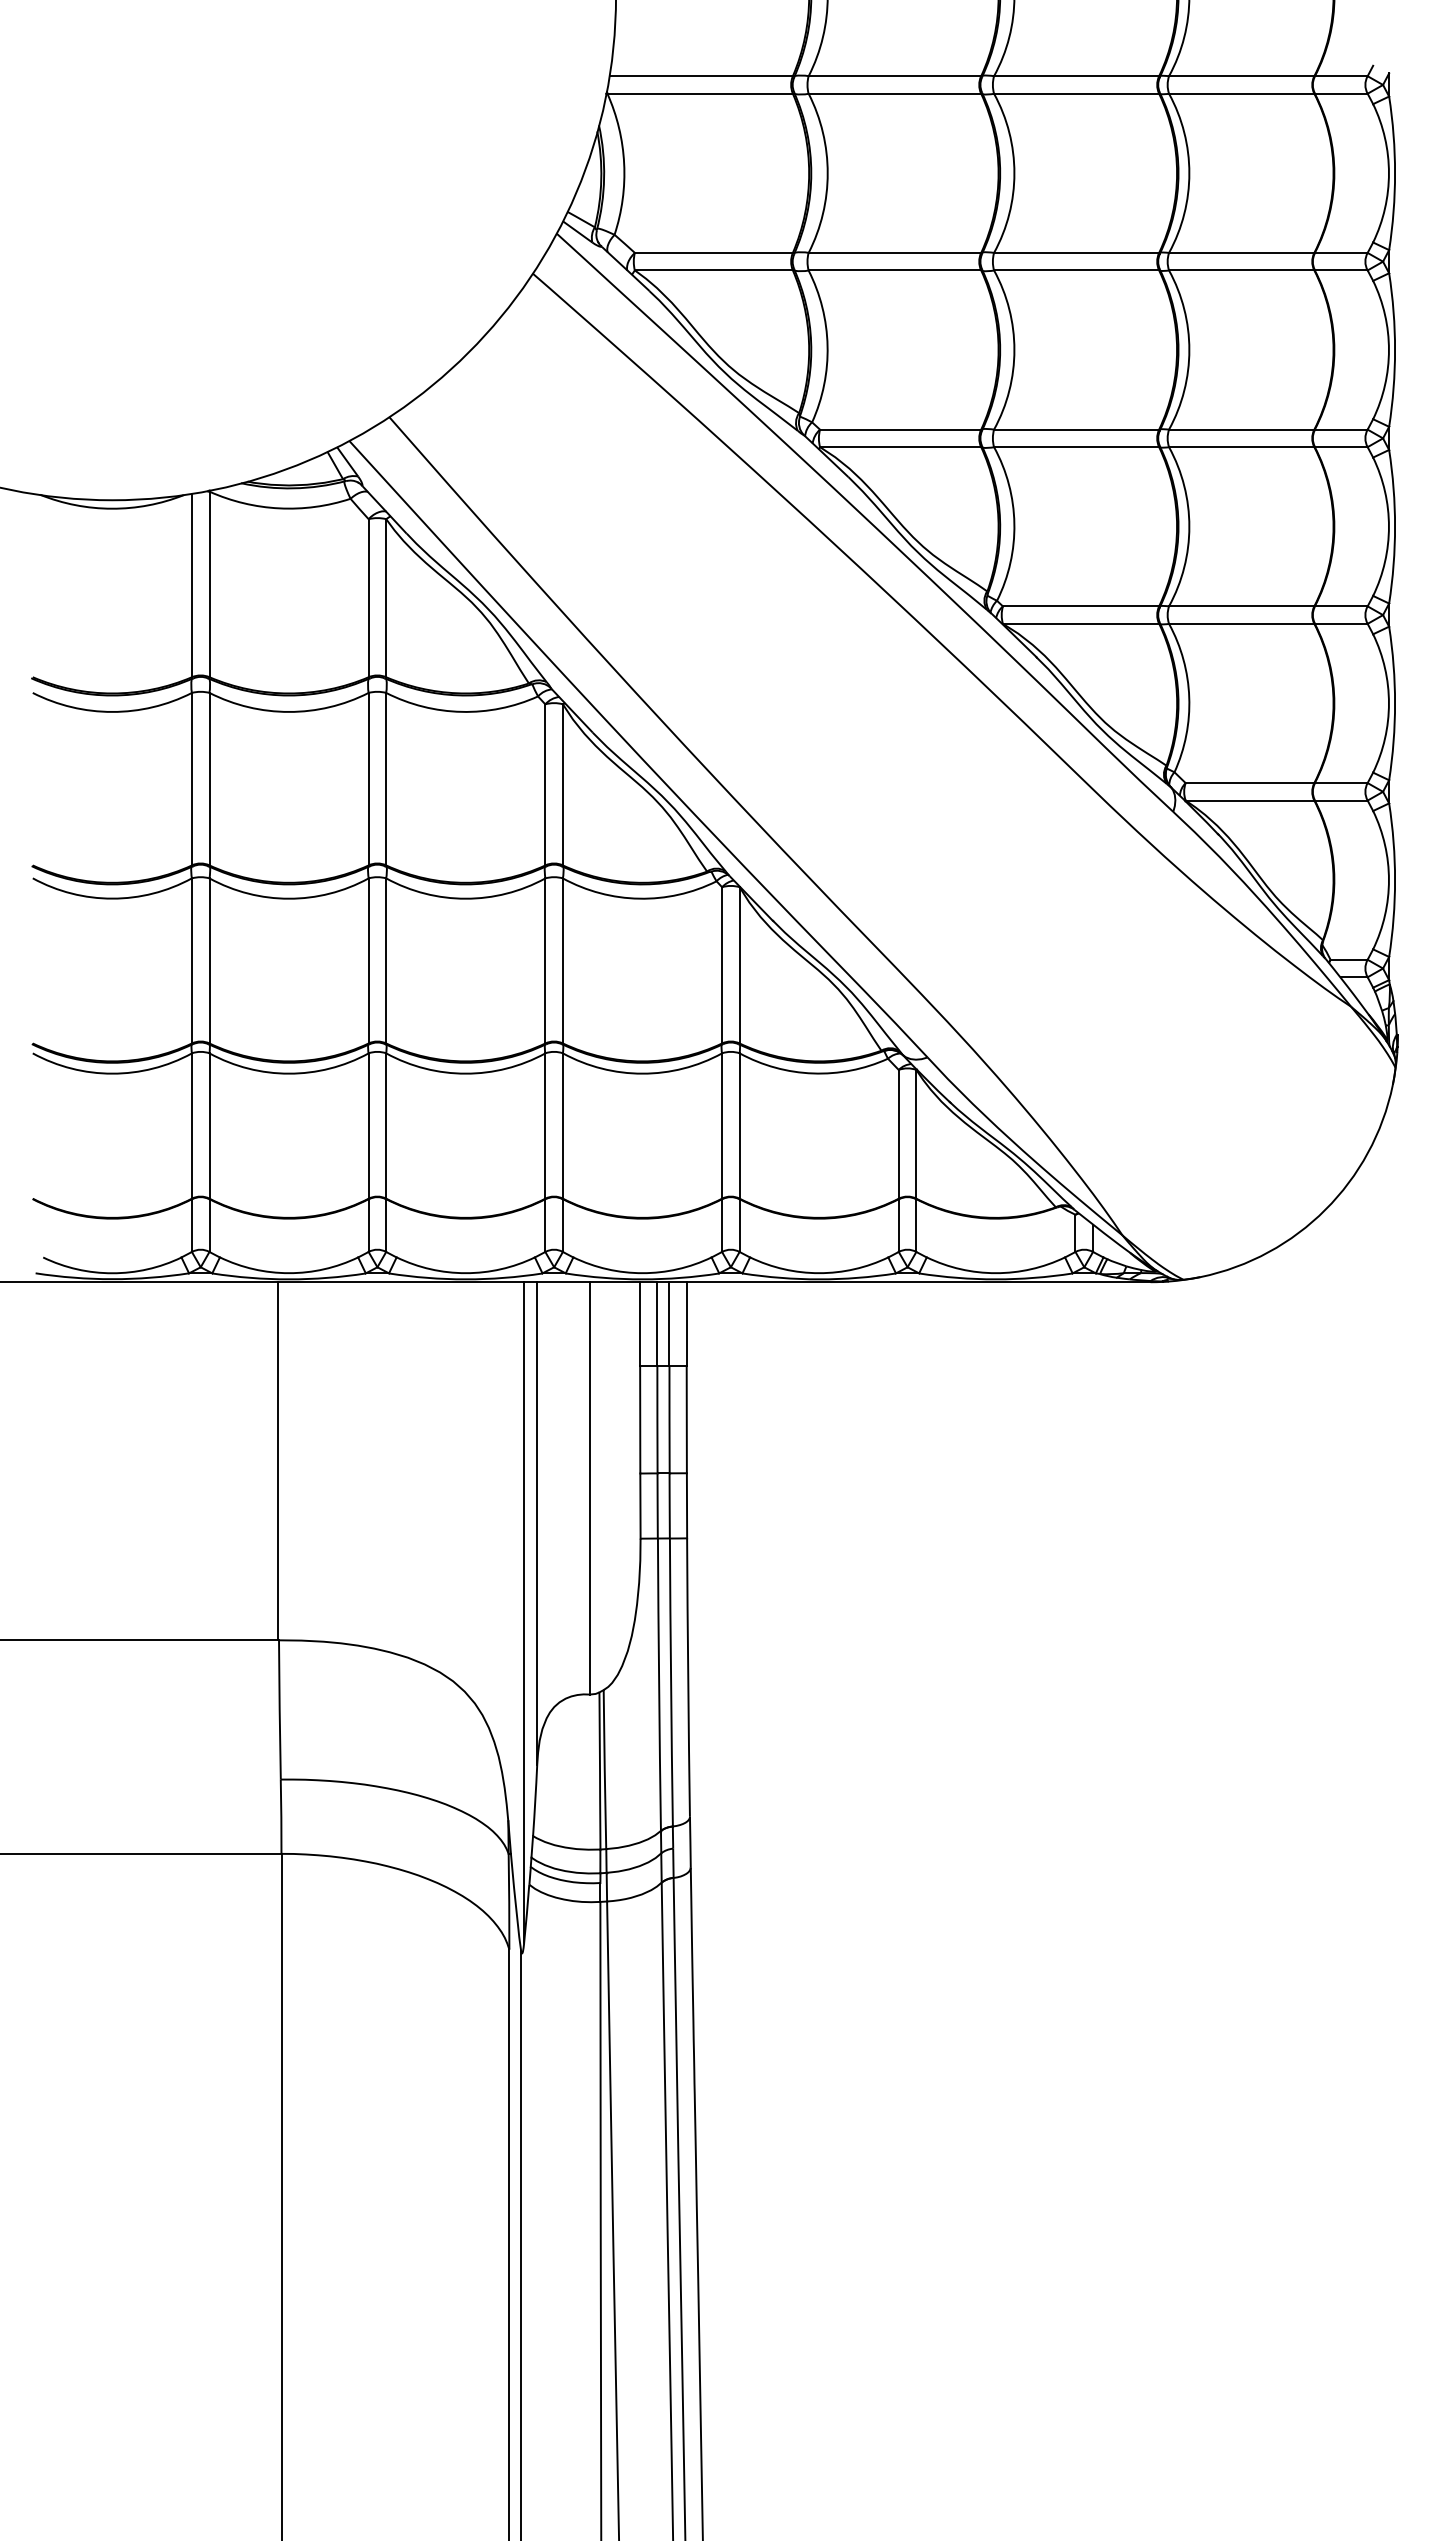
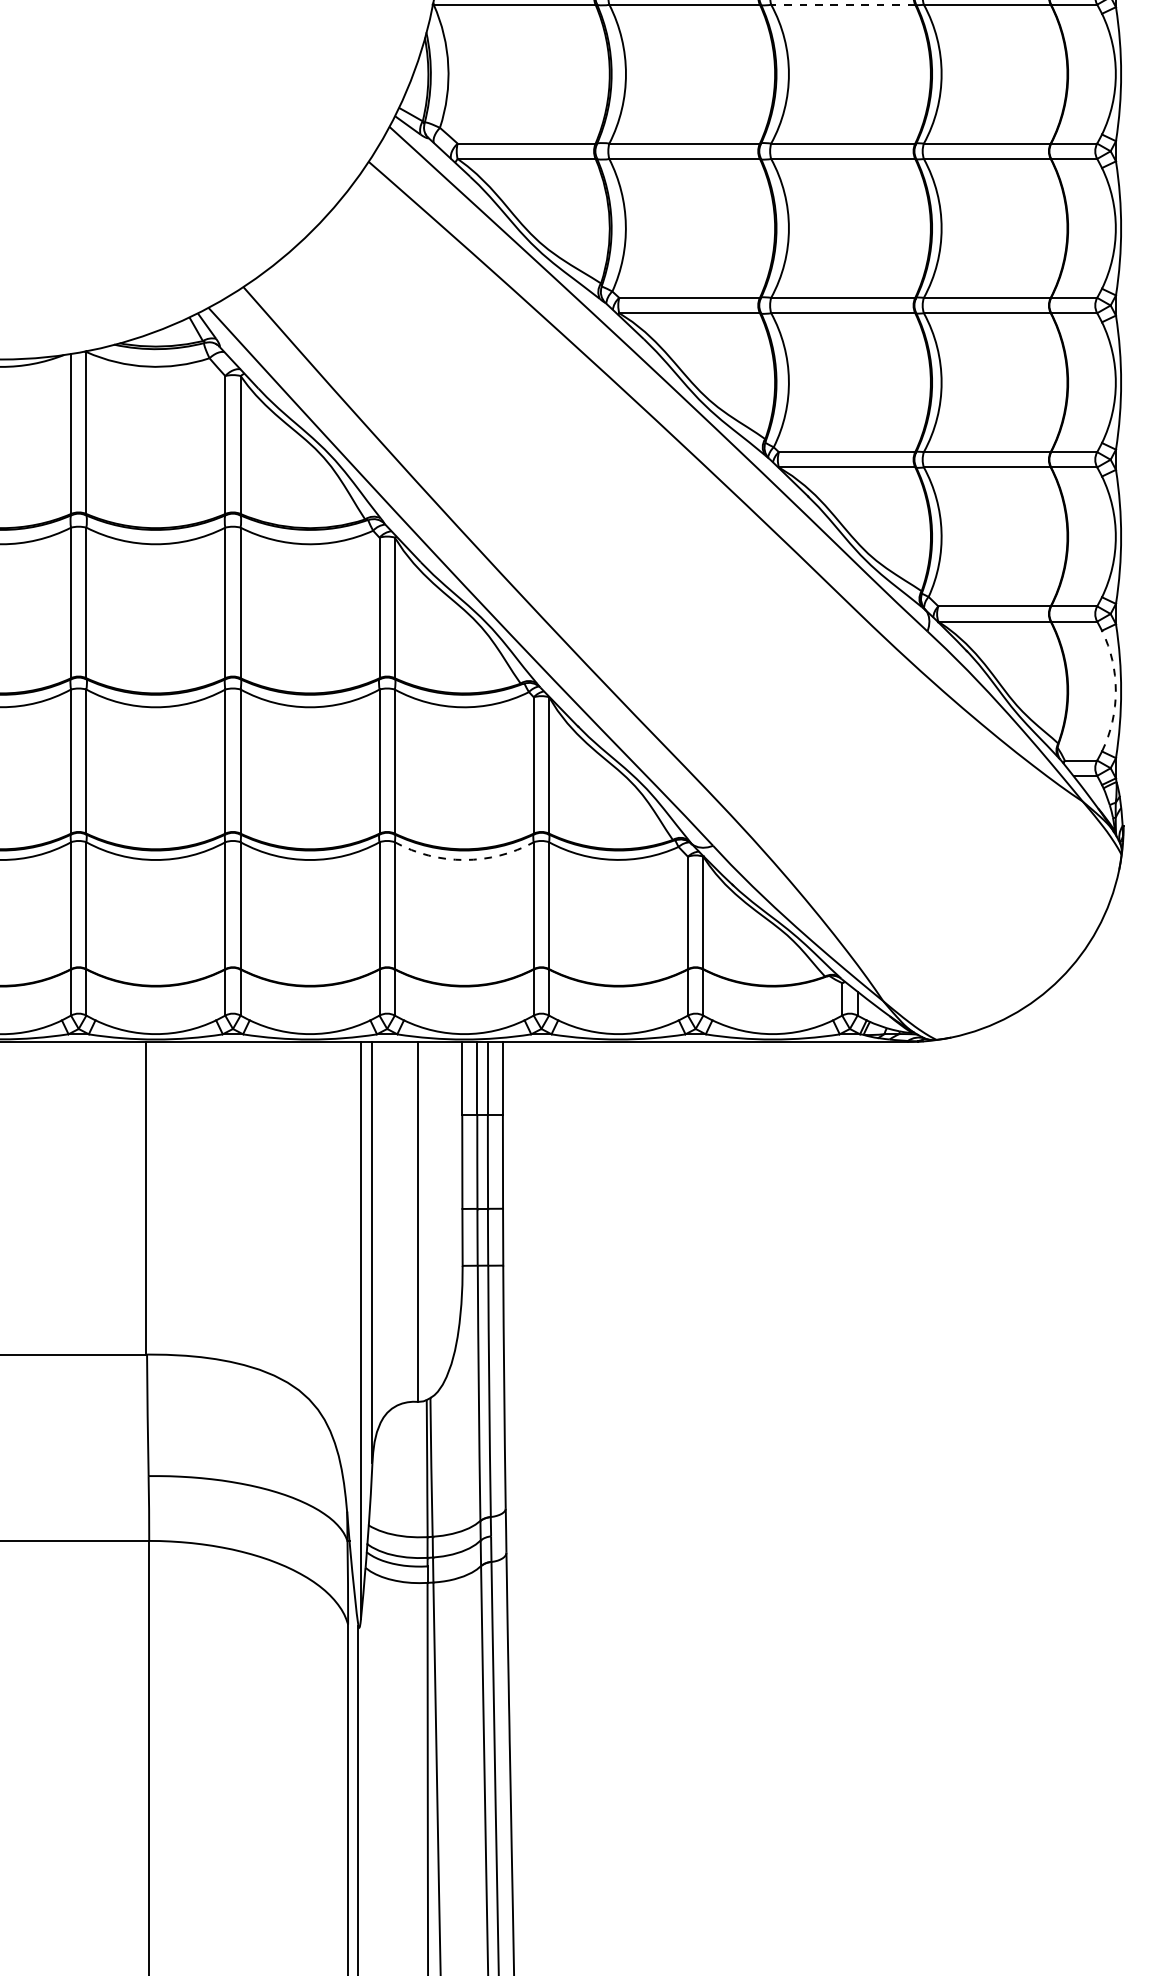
line: (1076, 93) -> (843, 4), solid -> dashed
arc: (1388, 880) -> (1115, 691), solid -> dashed
arc: (642, 1073) -> (464, 859), solid -> dashed

